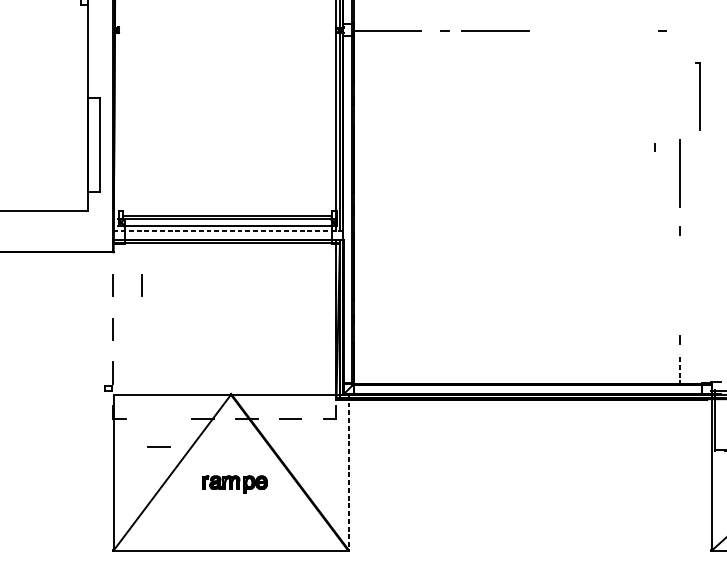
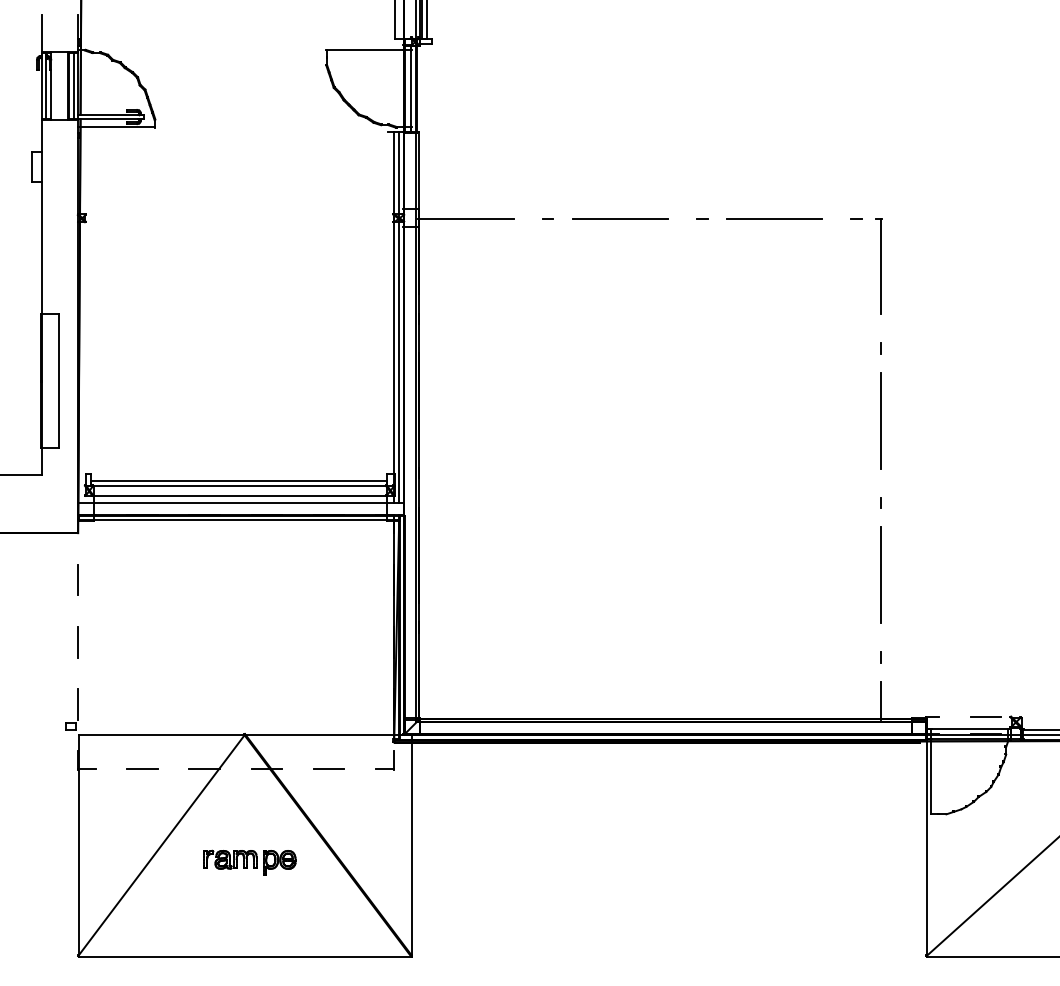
line: (553, 30) -> (702, 218), added
line: (604, 31) -> (774, 219), added
part: (697, 96) -> (878, 266), moved
line: (653, 147) -> (880, 348), moved
line: (228, 230) -> (241, 502), dashed -> solid
line: (680, 281) -> (881, 574), added
line: (142, 285) -> (118, 579), removed
line: (680, 371) -> (881, 701), dashed -> solid
line: (158, 446) -> (142, 768), moved
line: (349, 472) -> (412, 845), dashed -> solid

